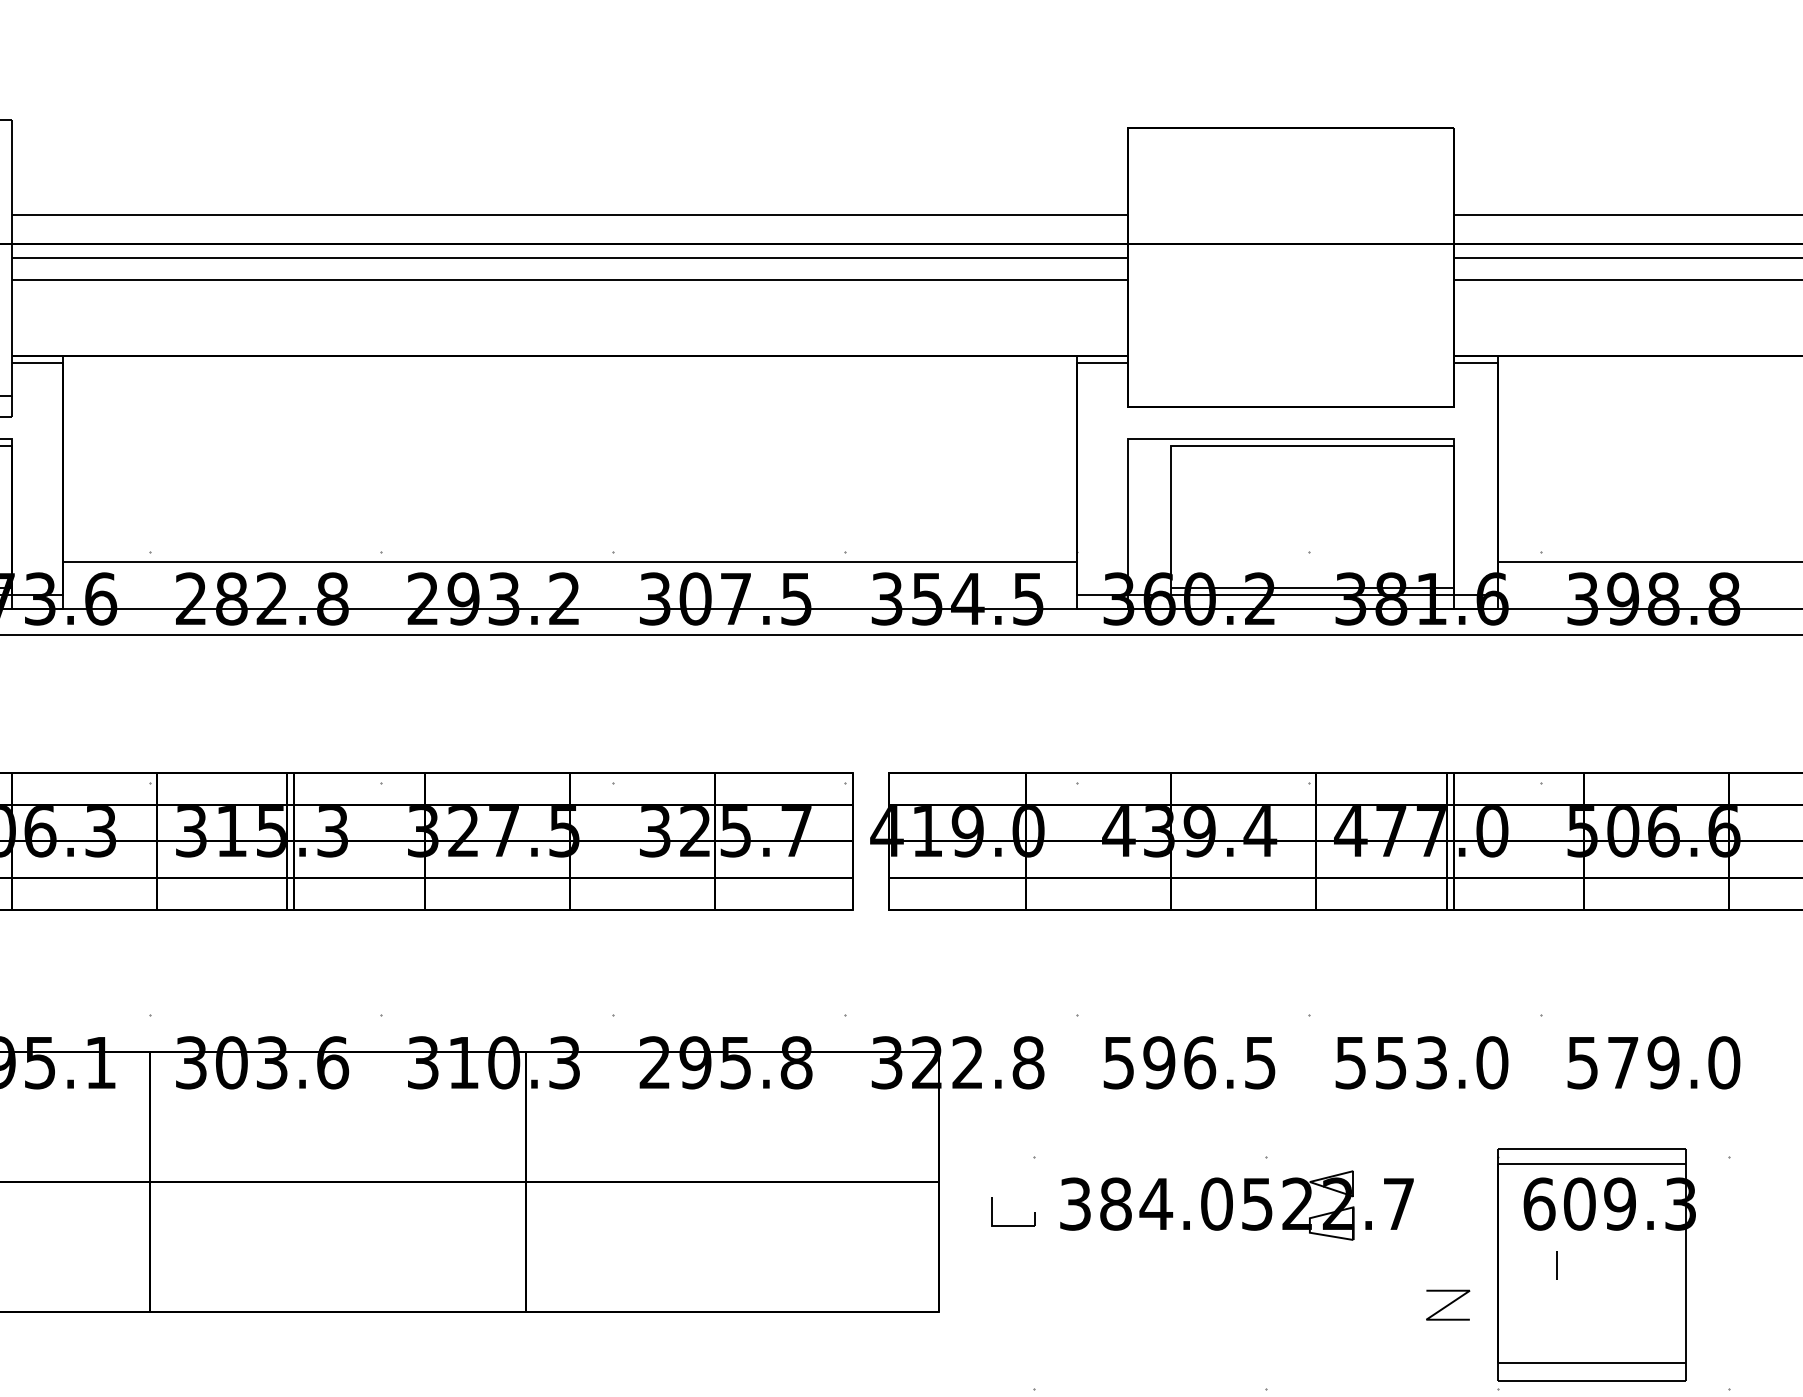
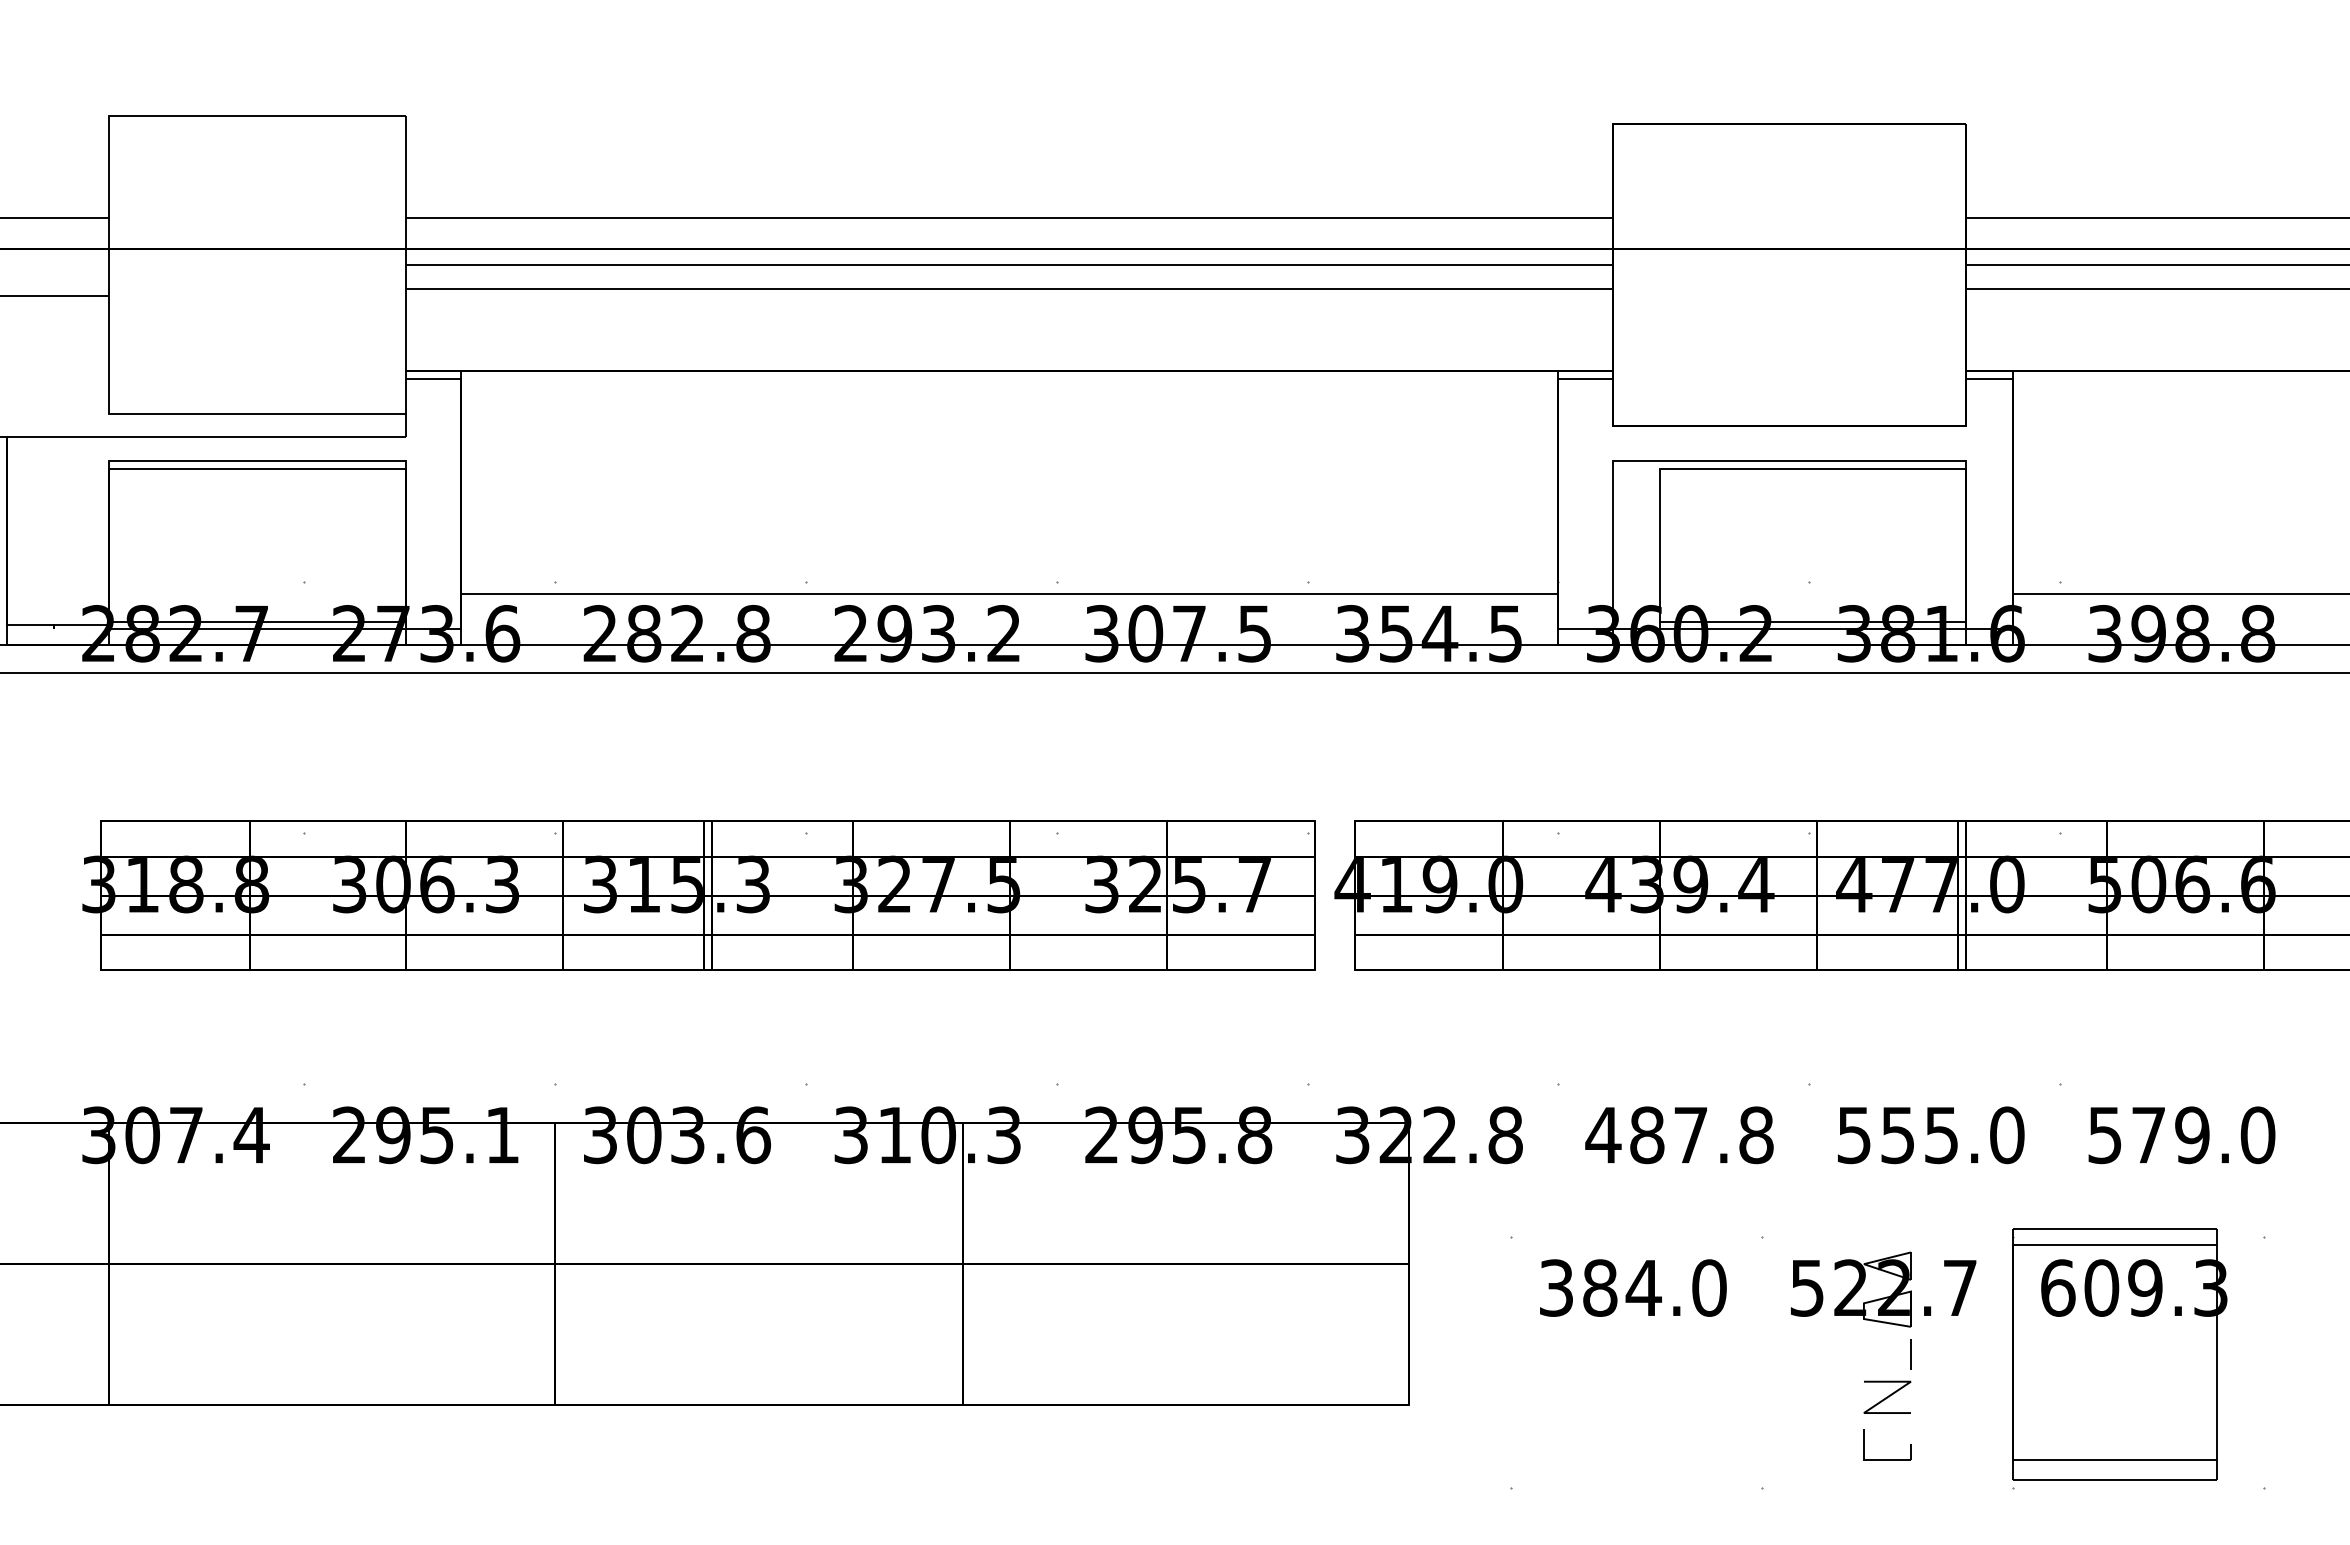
text: (1431, 1062) -> (1941, 1134), 553.0 -> 555.0
text: (1189, 1063) -> (1679, 1135), 596.5 -> 487.8
part: (1327, 1205) -> (1883, 1289), moved
part: (1013, 1225) -> (1887, 1459), moved
line: (1556, 1265) -> (1910, 1354), moved
line: (1448, 1304) -> (1887, 1396), moved

